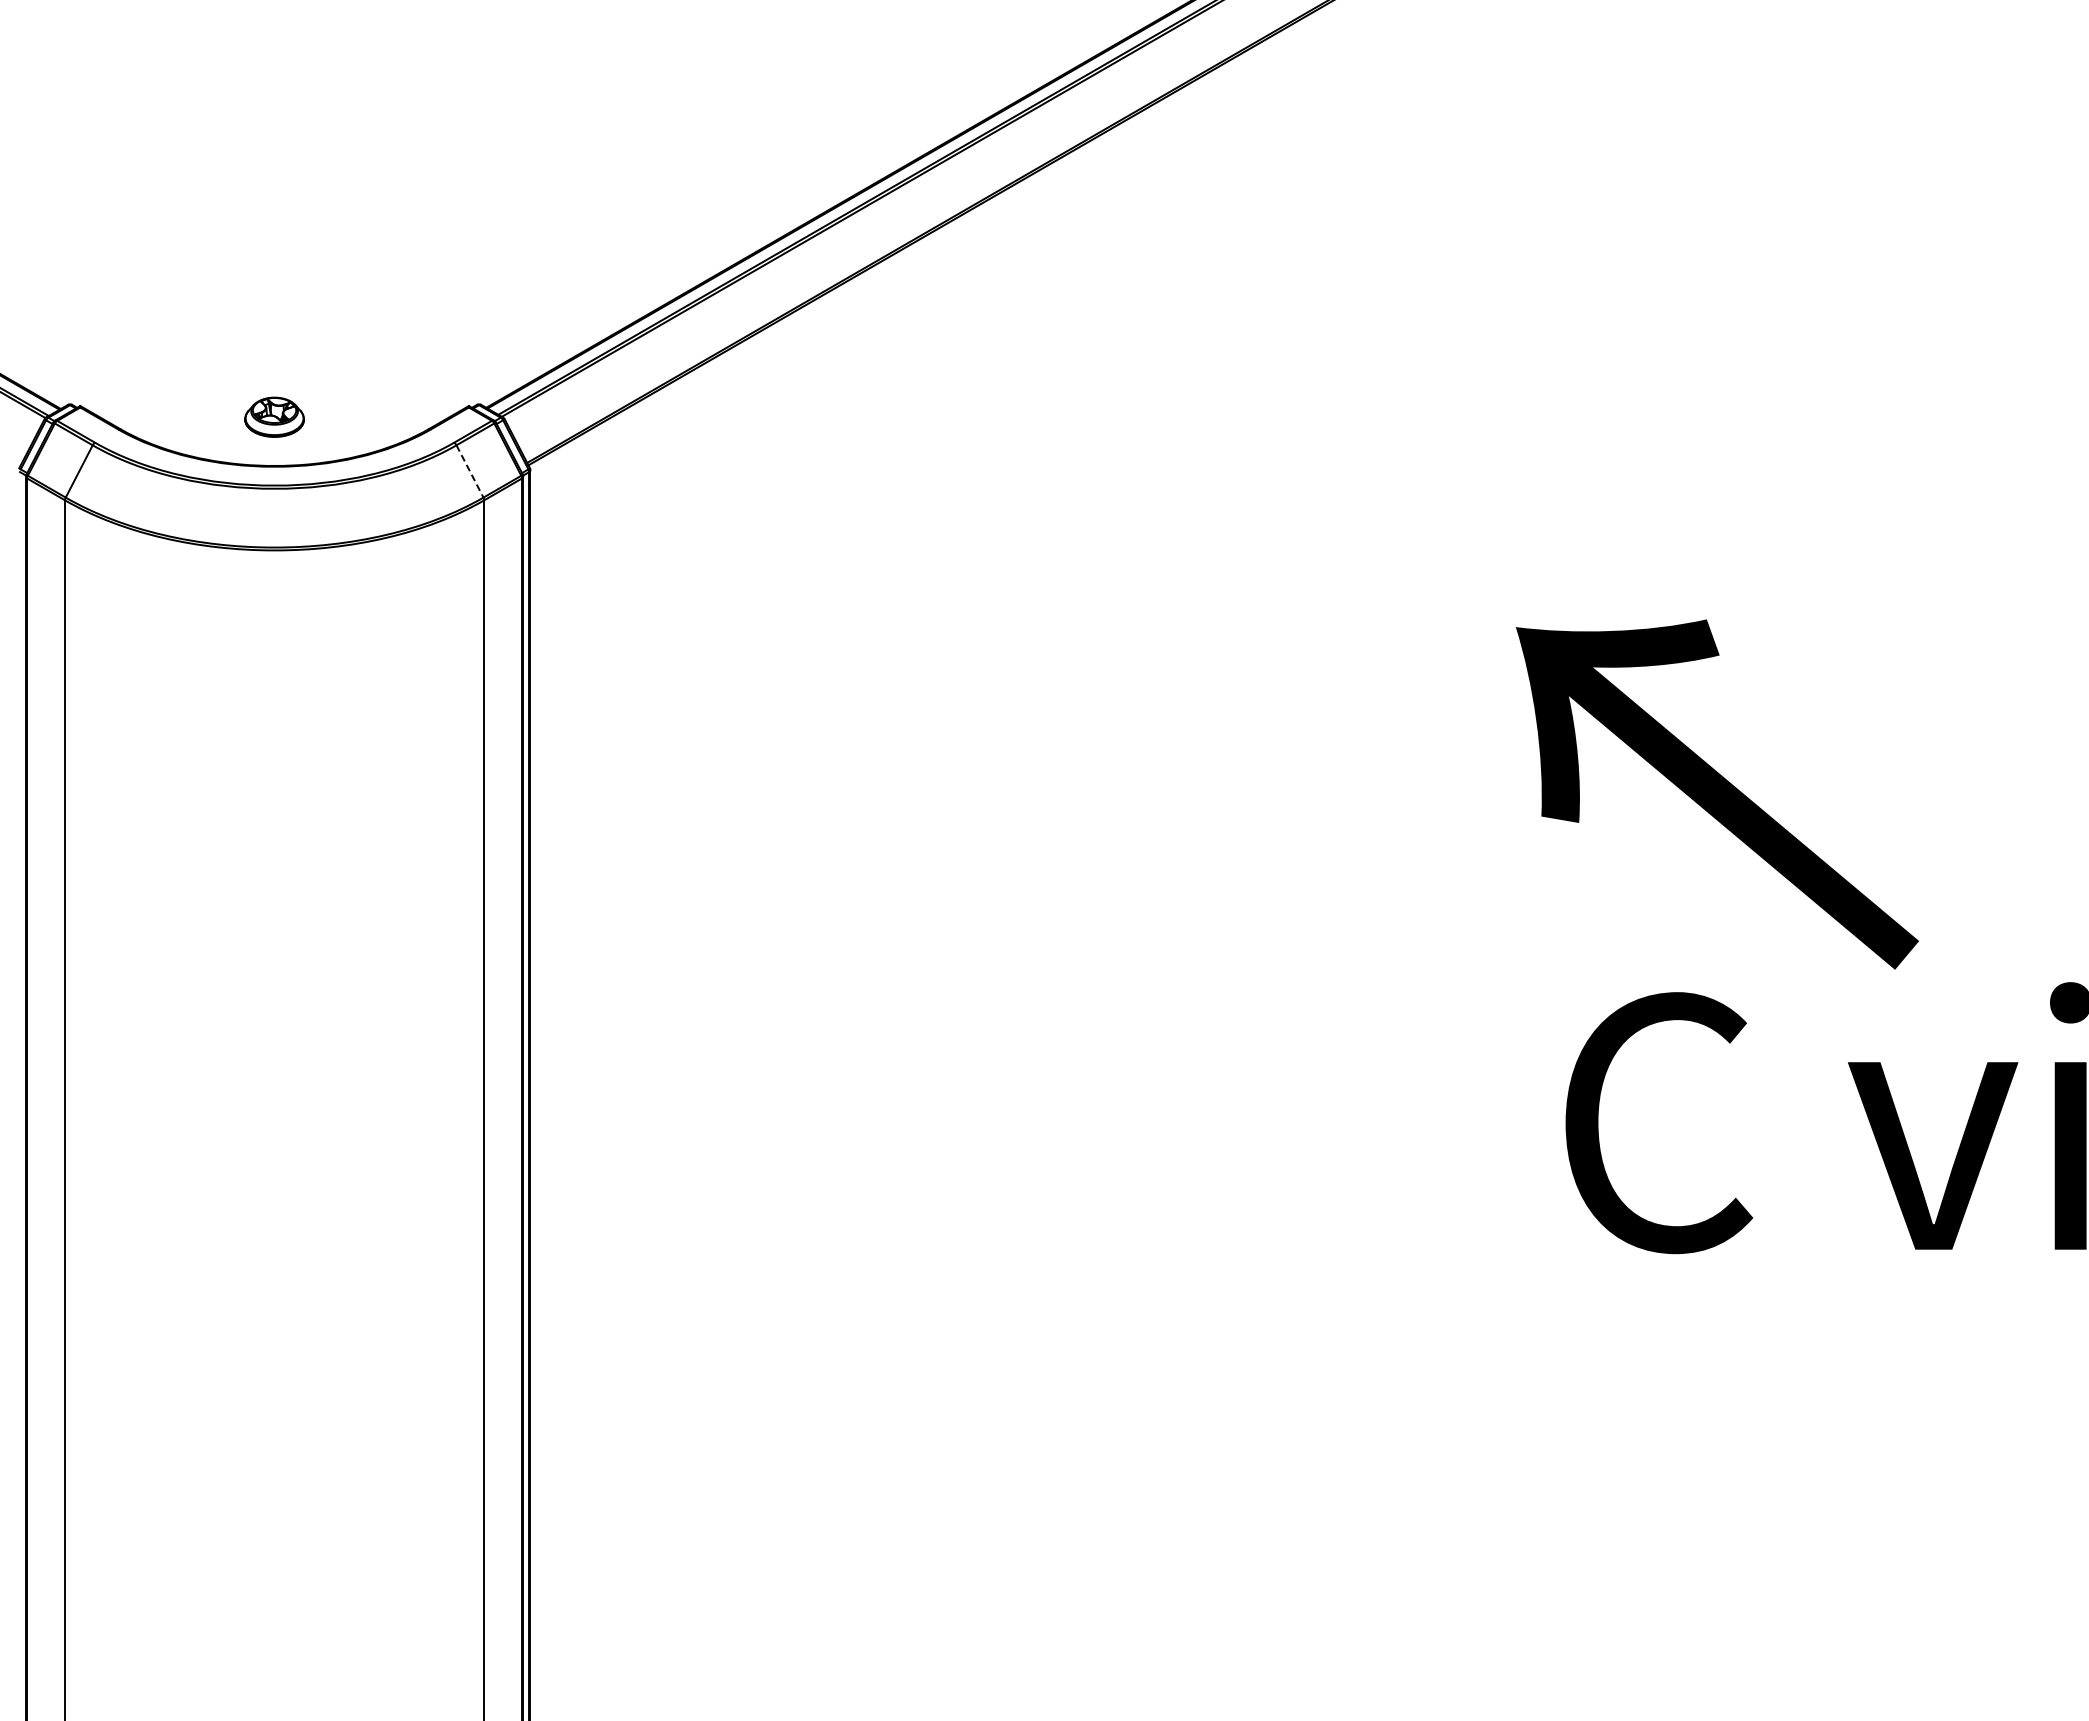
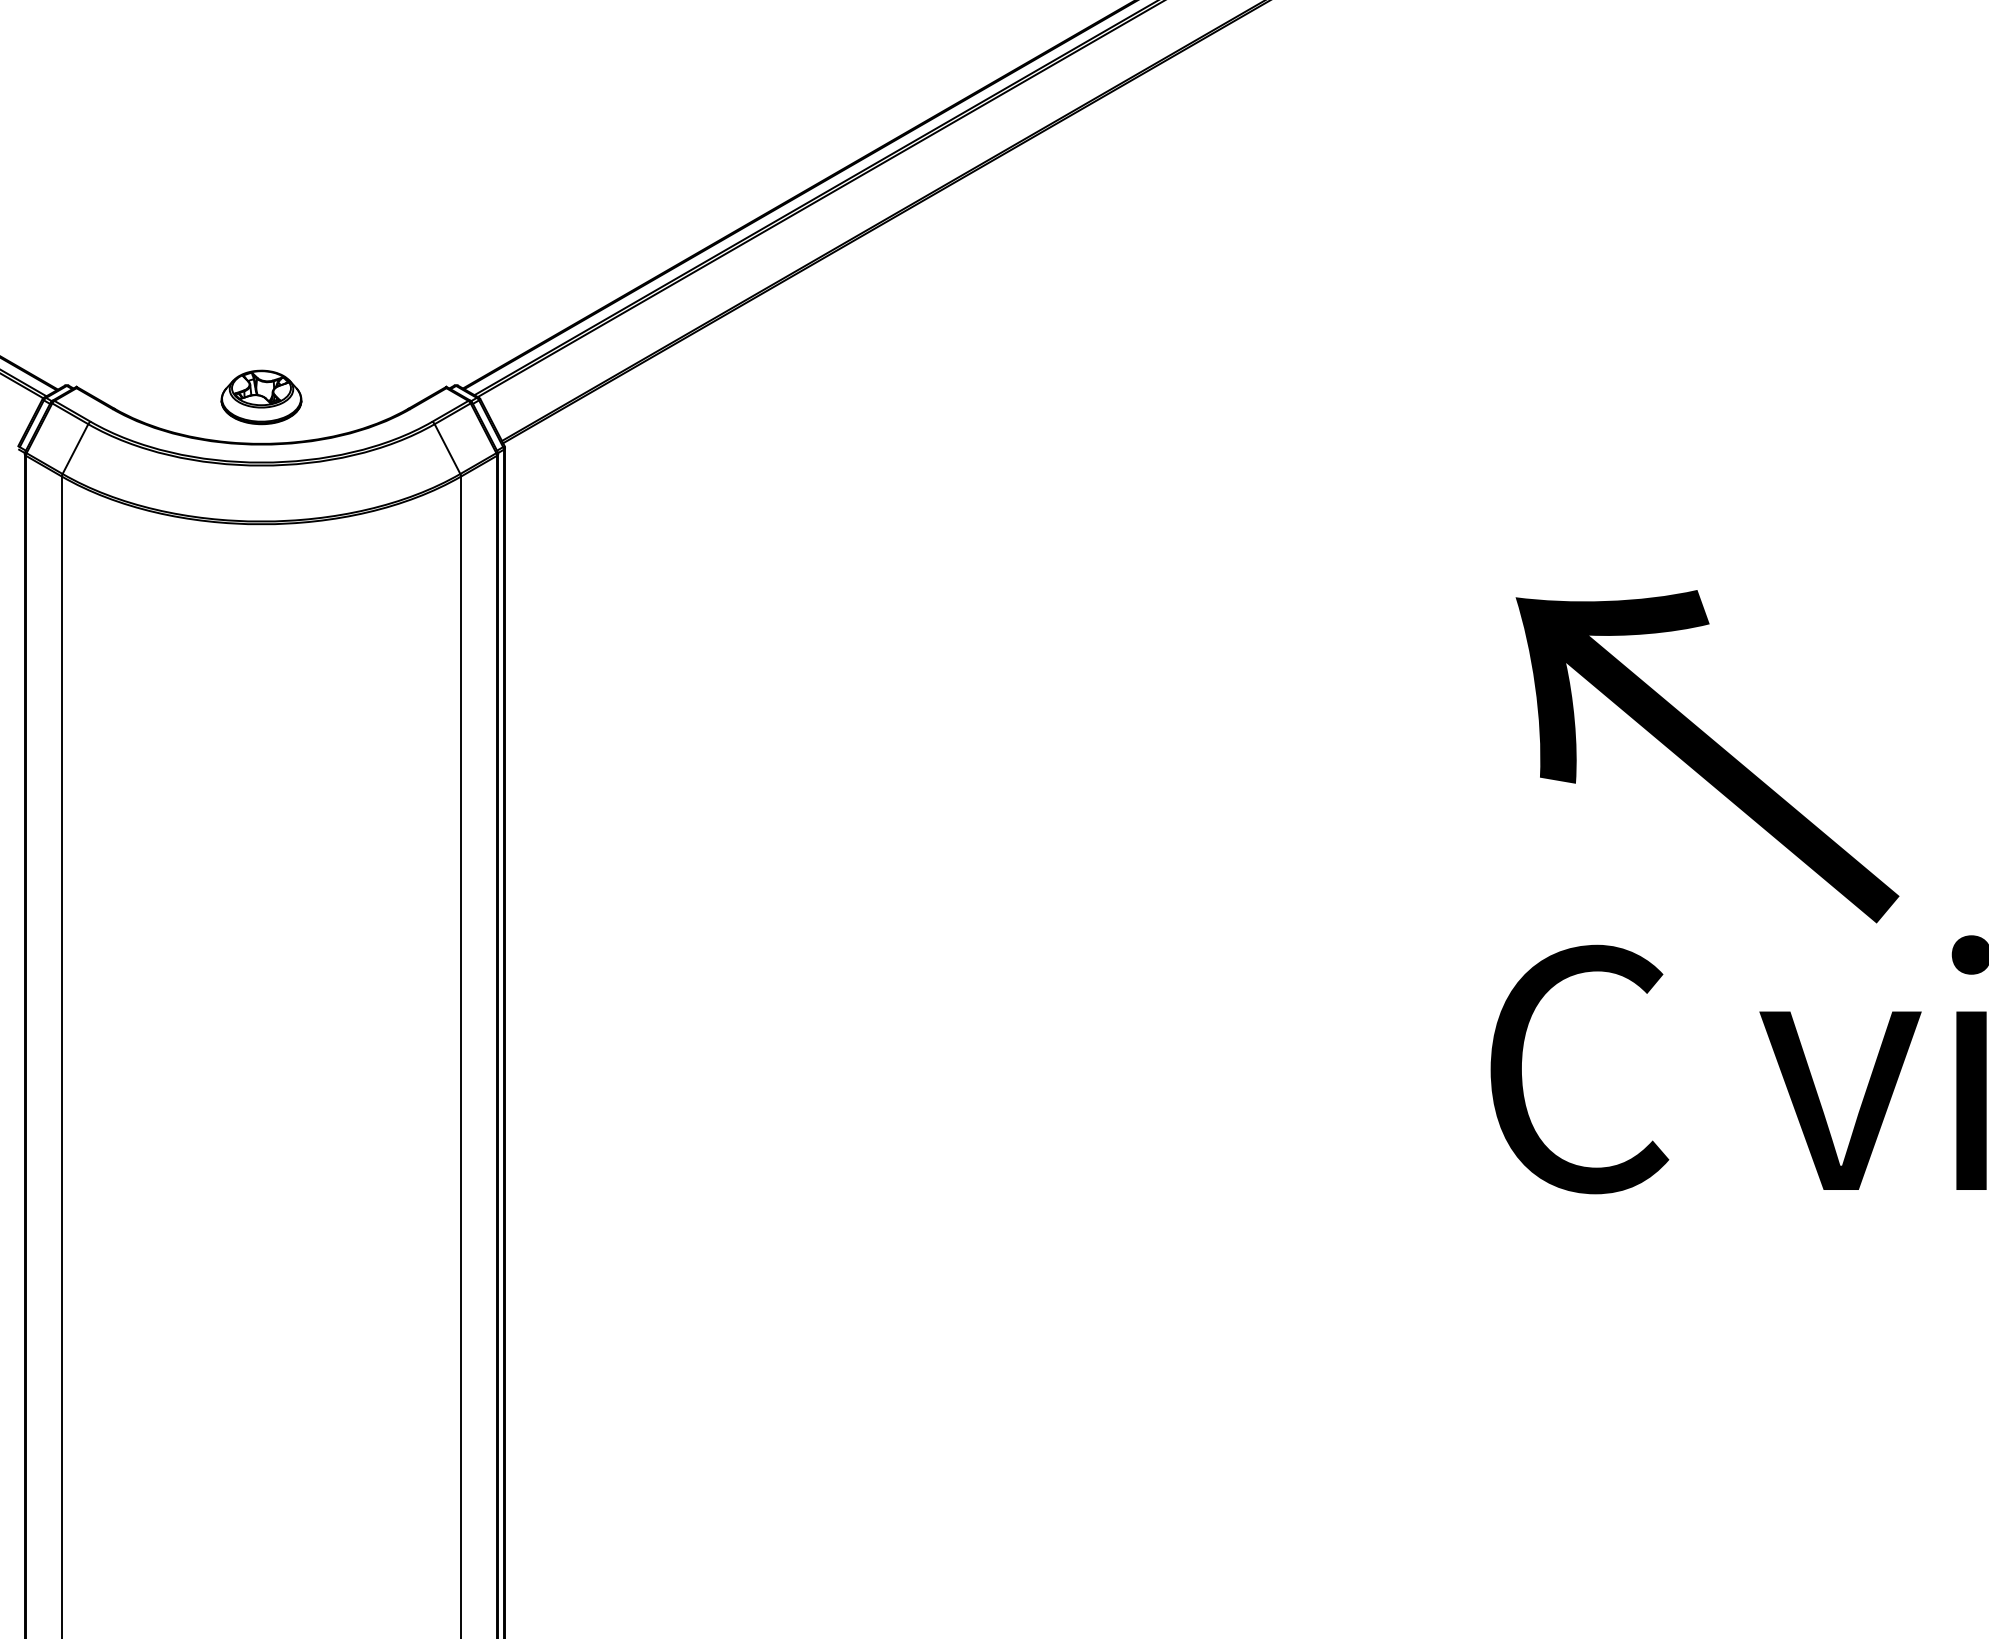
part: (274, 417) -> (261, 397), size x1.43
line: (470, 471) -> (447, 449), dashed -> solid
text: (1717, 794) -> (1707, 756), moved

